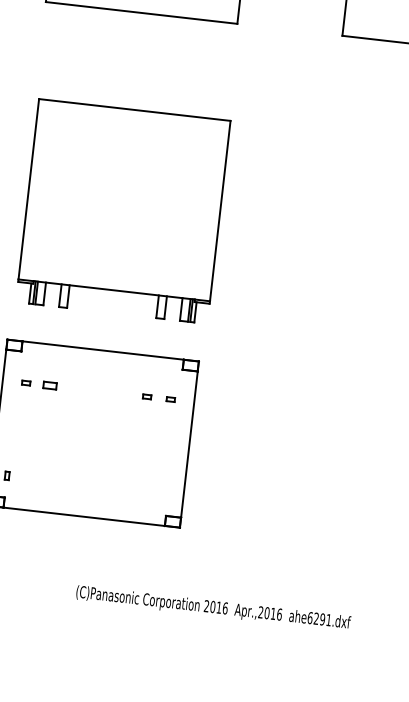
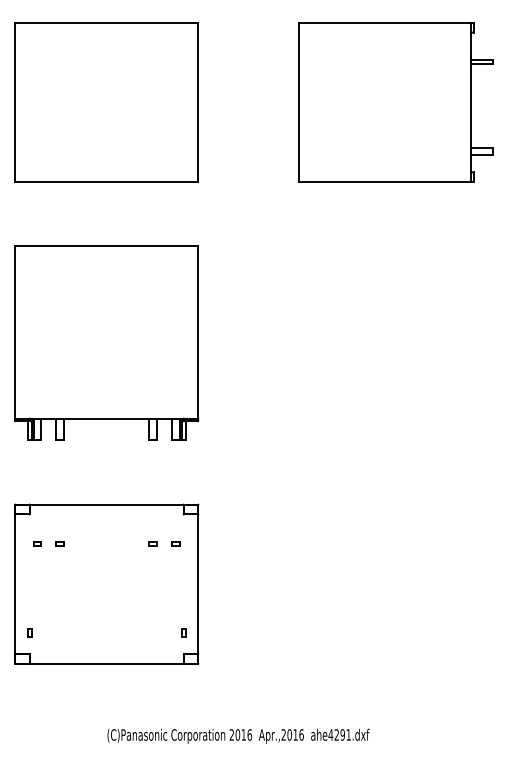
part: (123, 210) -> (106, 342), moved
part: (49, 385) -> (59, 543), size x0.62
part: (168, 493) -> (183, 632), added
text: (309, 617) -> (330, 734), ahe6291.dxf -> ahe4291.dxf

